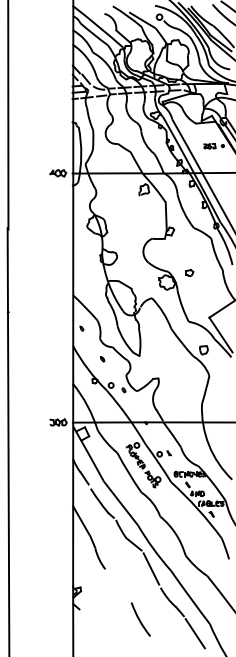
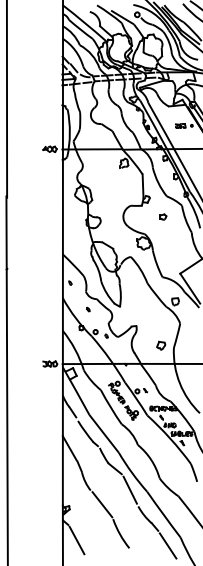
part: (189, 273) -> (163, 217), moved
part: (186, 400) -> (160, 345), added
line: (118, 585) -> (101, 504), added
line: (89, 627) -> (76, 540), added

